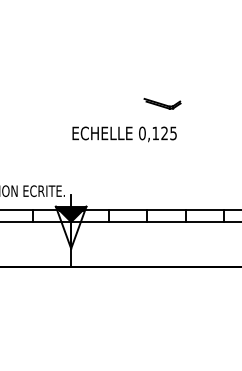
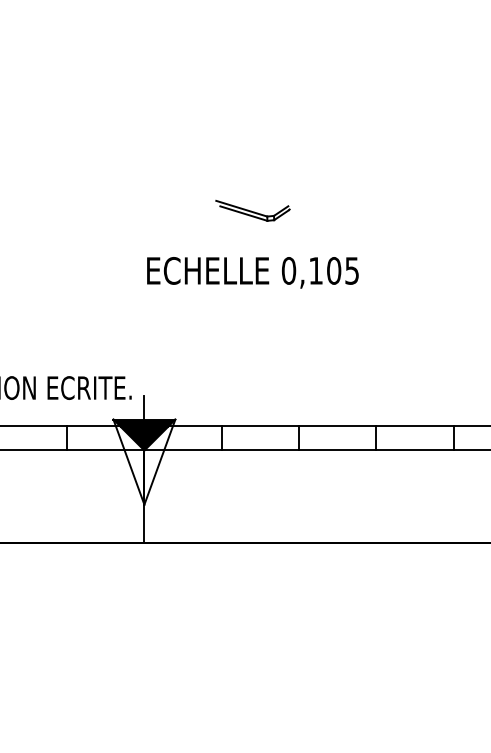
part: (162, 103) -> (252, 210), moved
text: (164, 133) -> (333, 270), 0,125 -> 0,105

